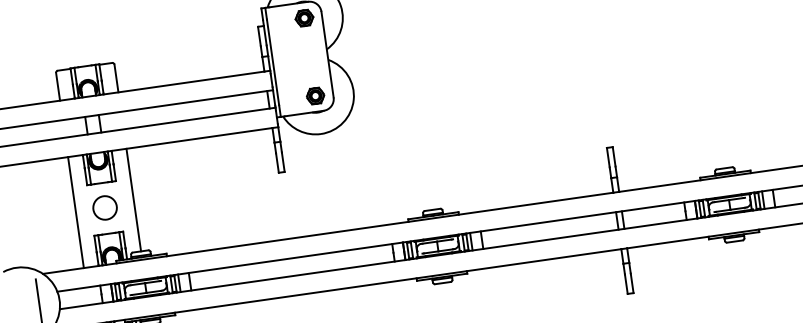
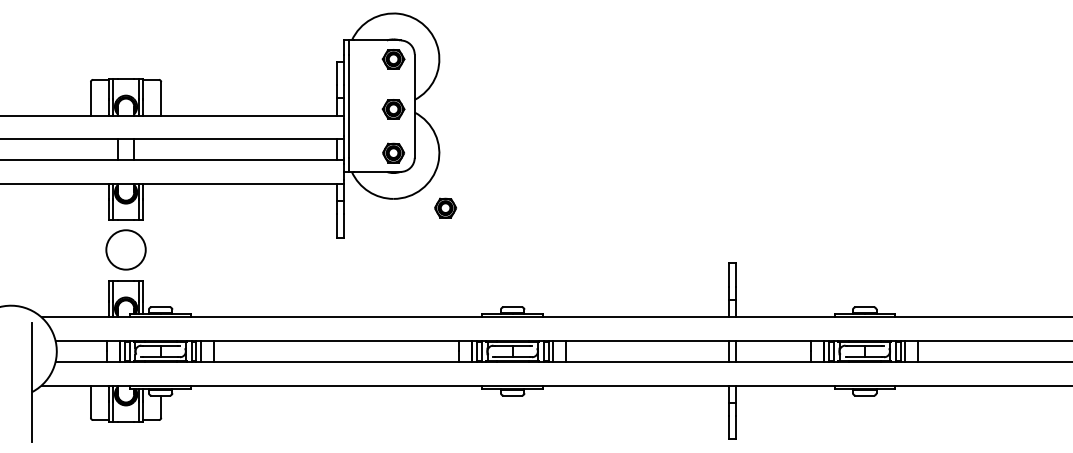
part: (310, 59) -> (393, 109), added
part: (365, 135) -> (445, 207), added
line: (133, 200) -> (161, 245), removed
circle: (104, 207) -> (125, 249), size x1.4
line: (75, 212) -> (90, 250), removed

